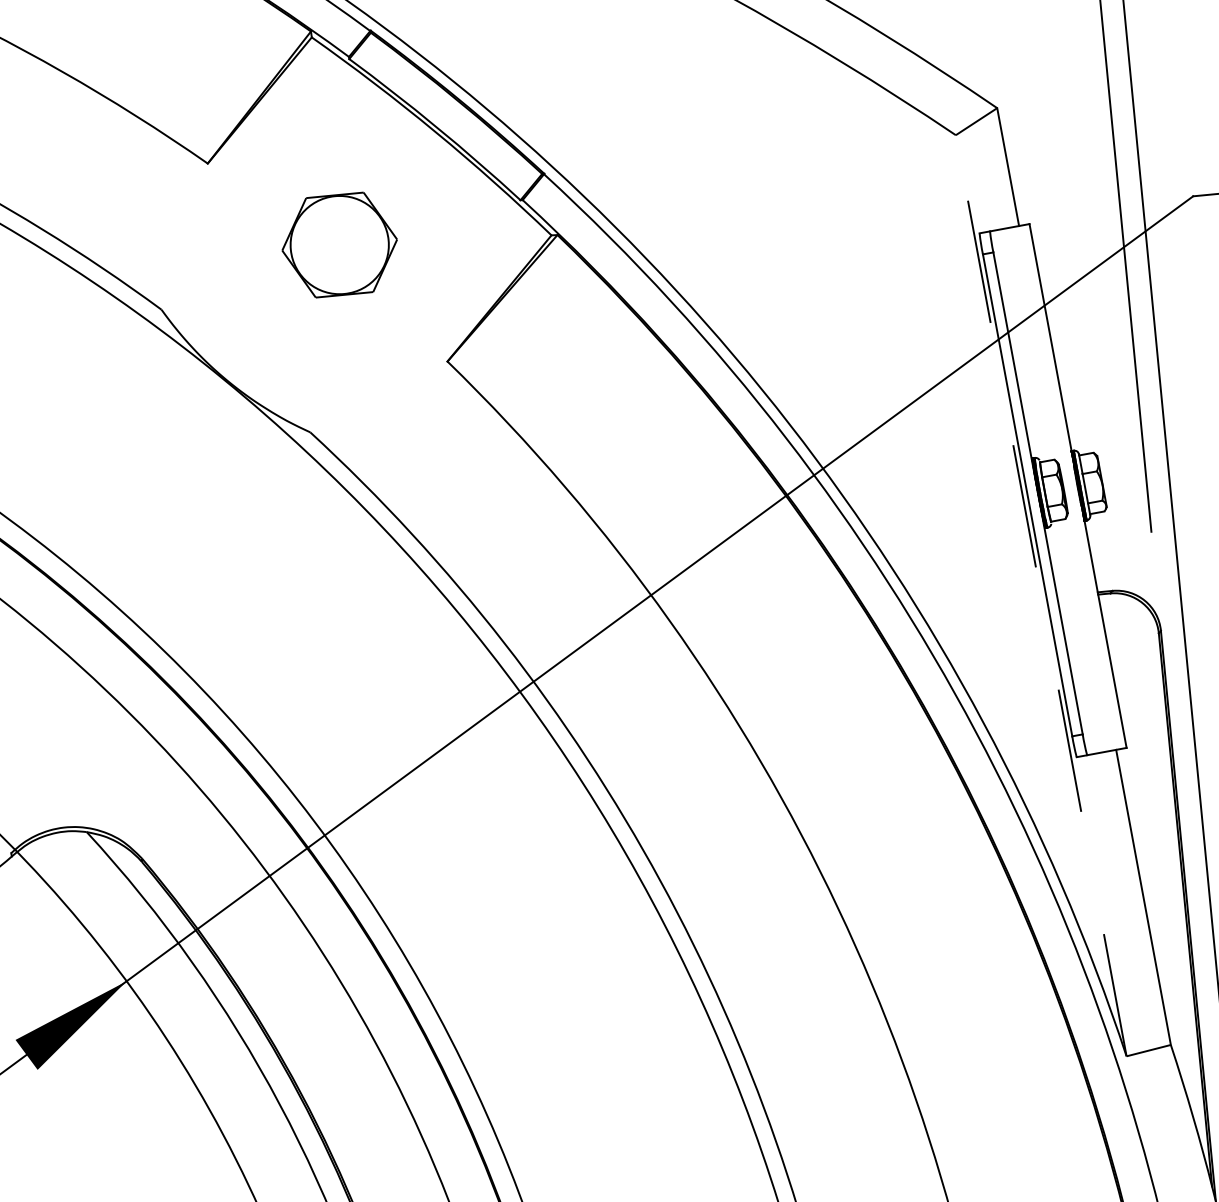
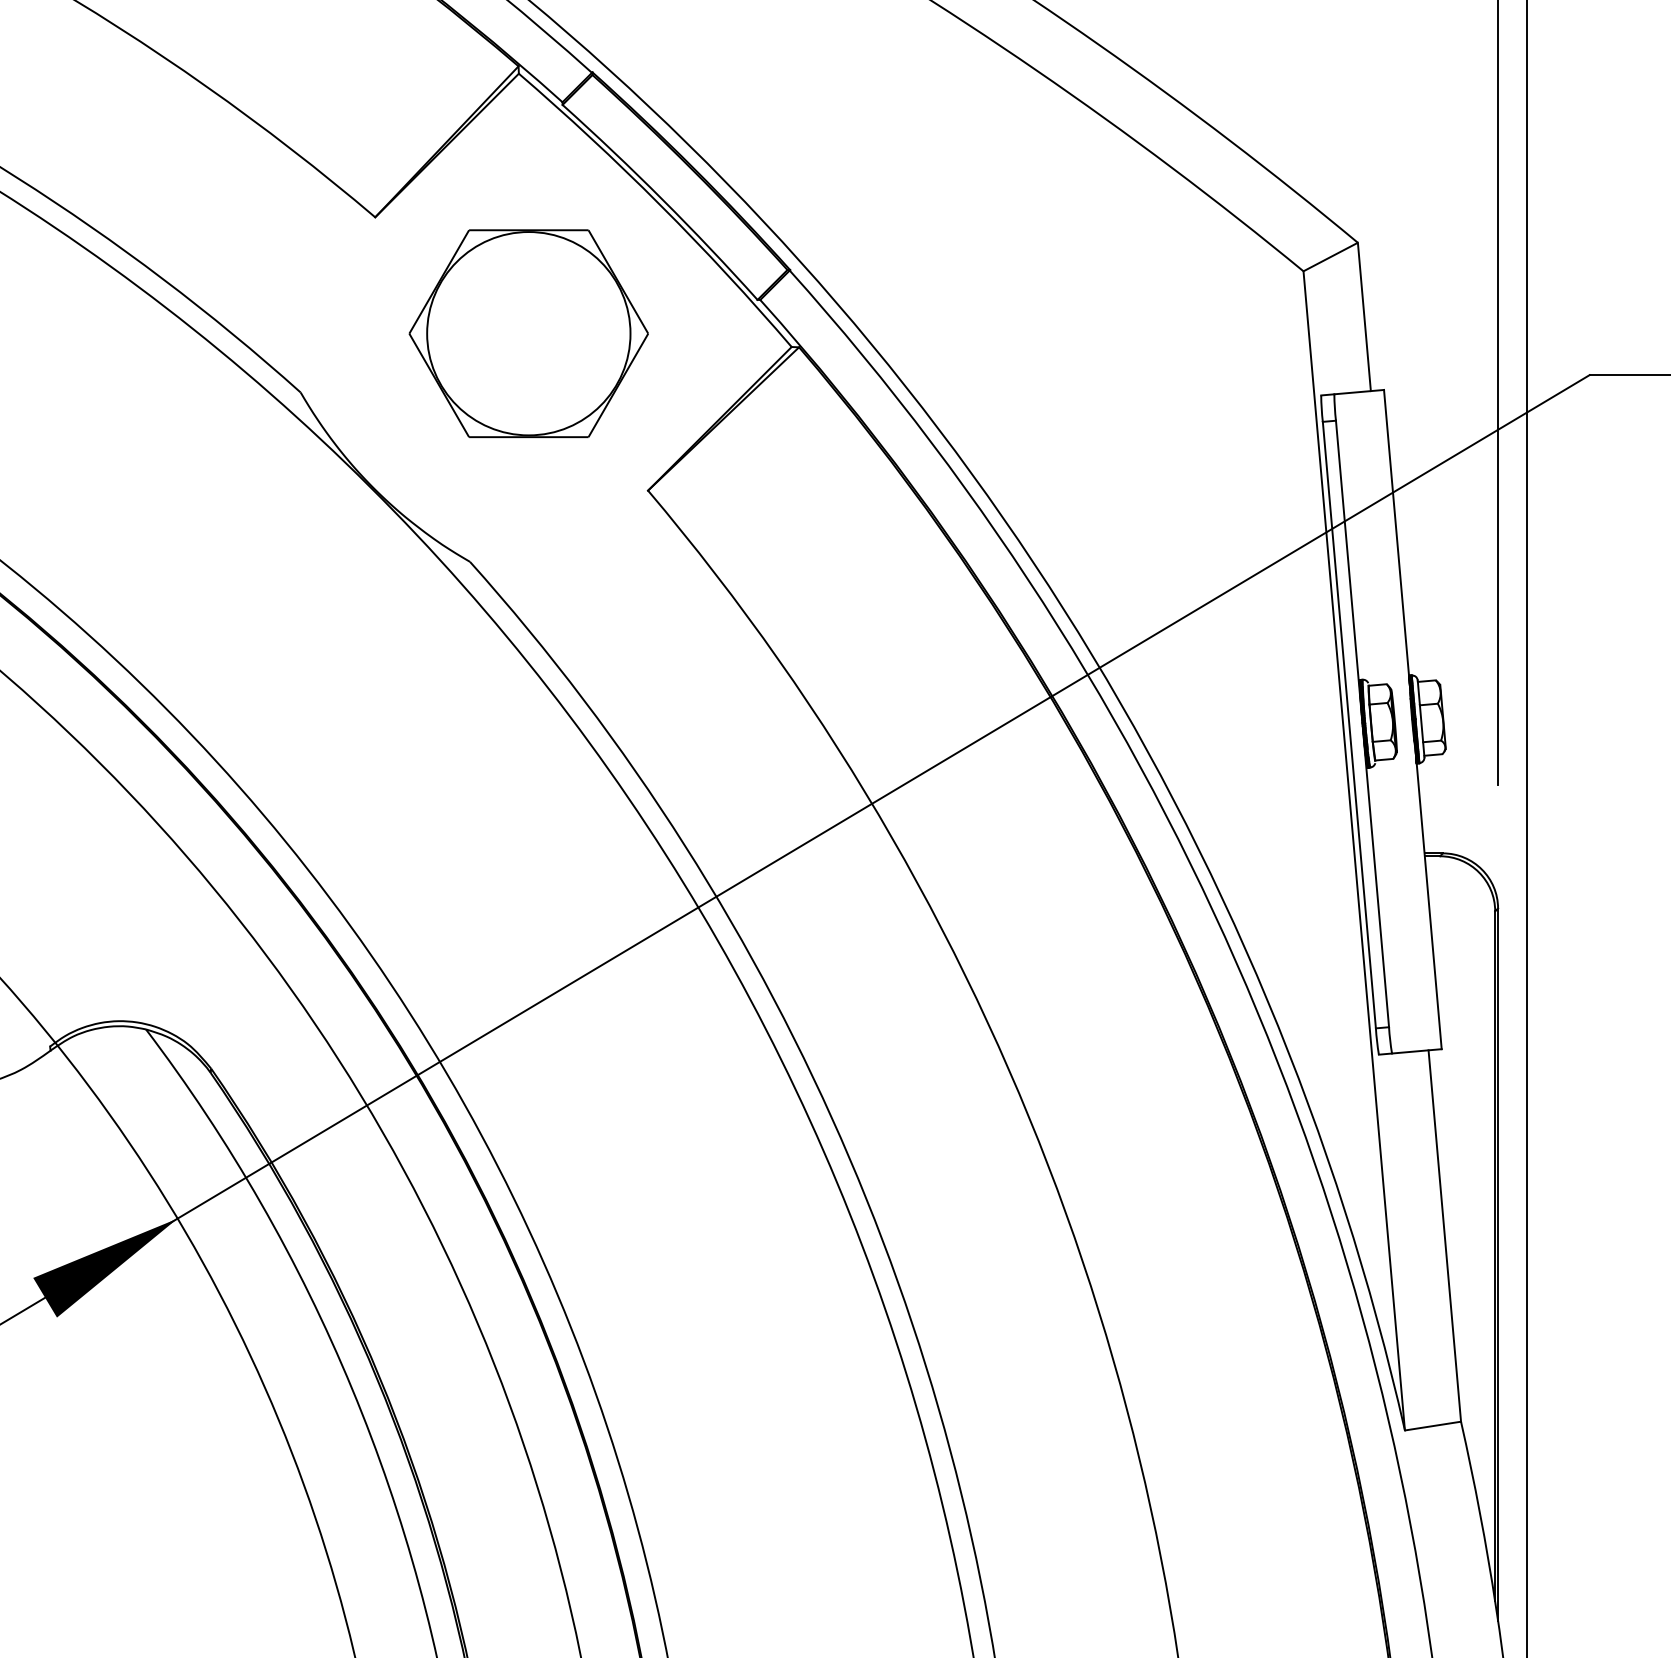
part: (339, 244) -> (528, 333), size x1.67
line: (1041, 595) -> (1354, 850), dashed -> solid

